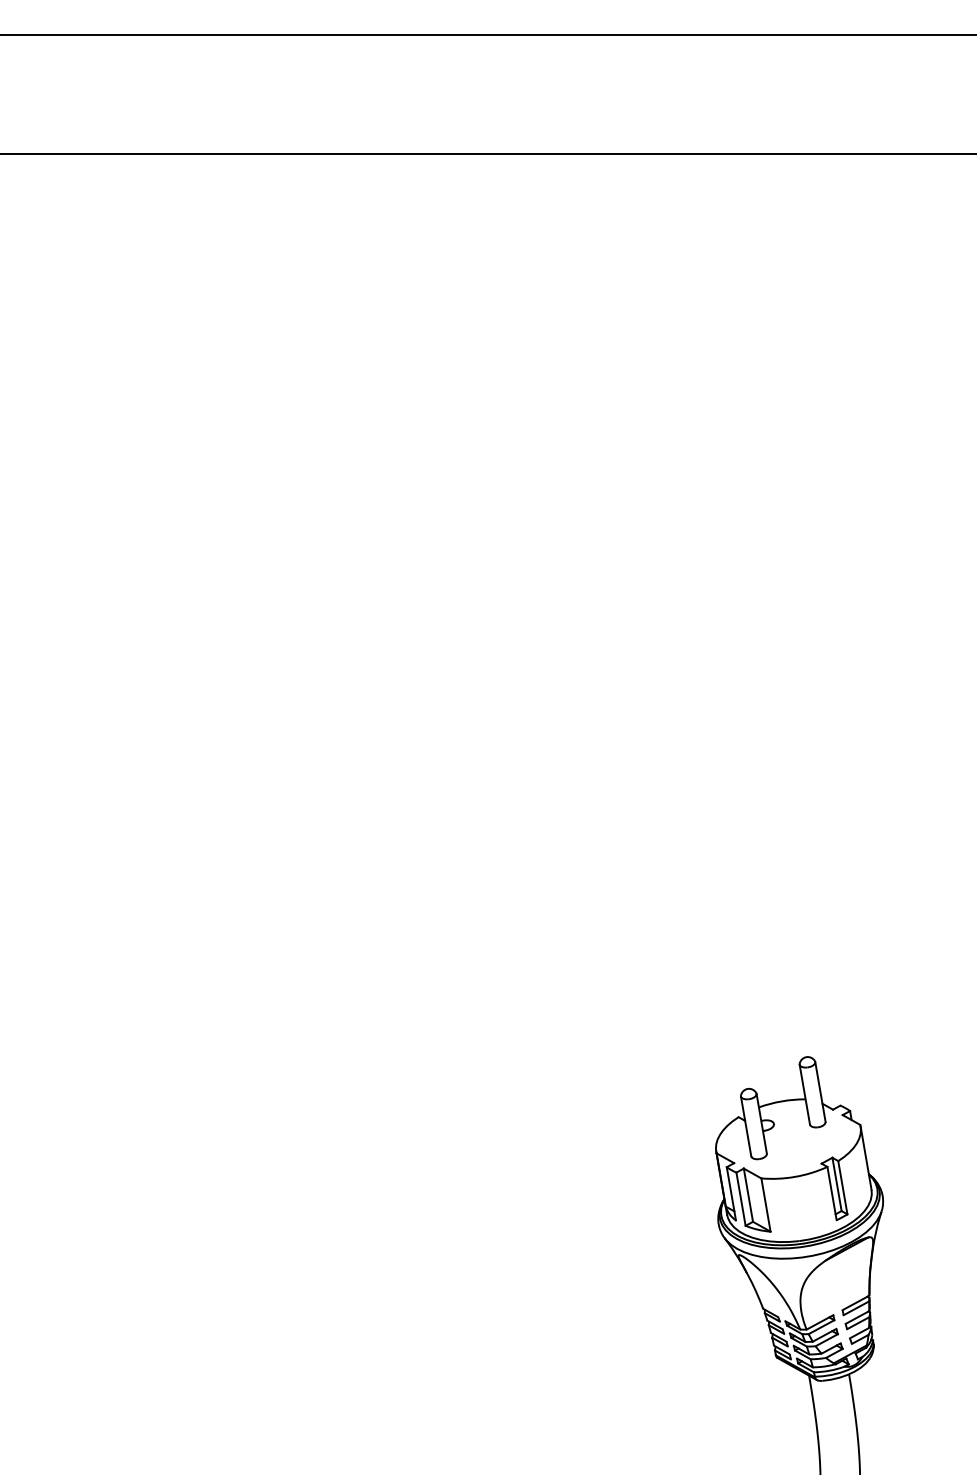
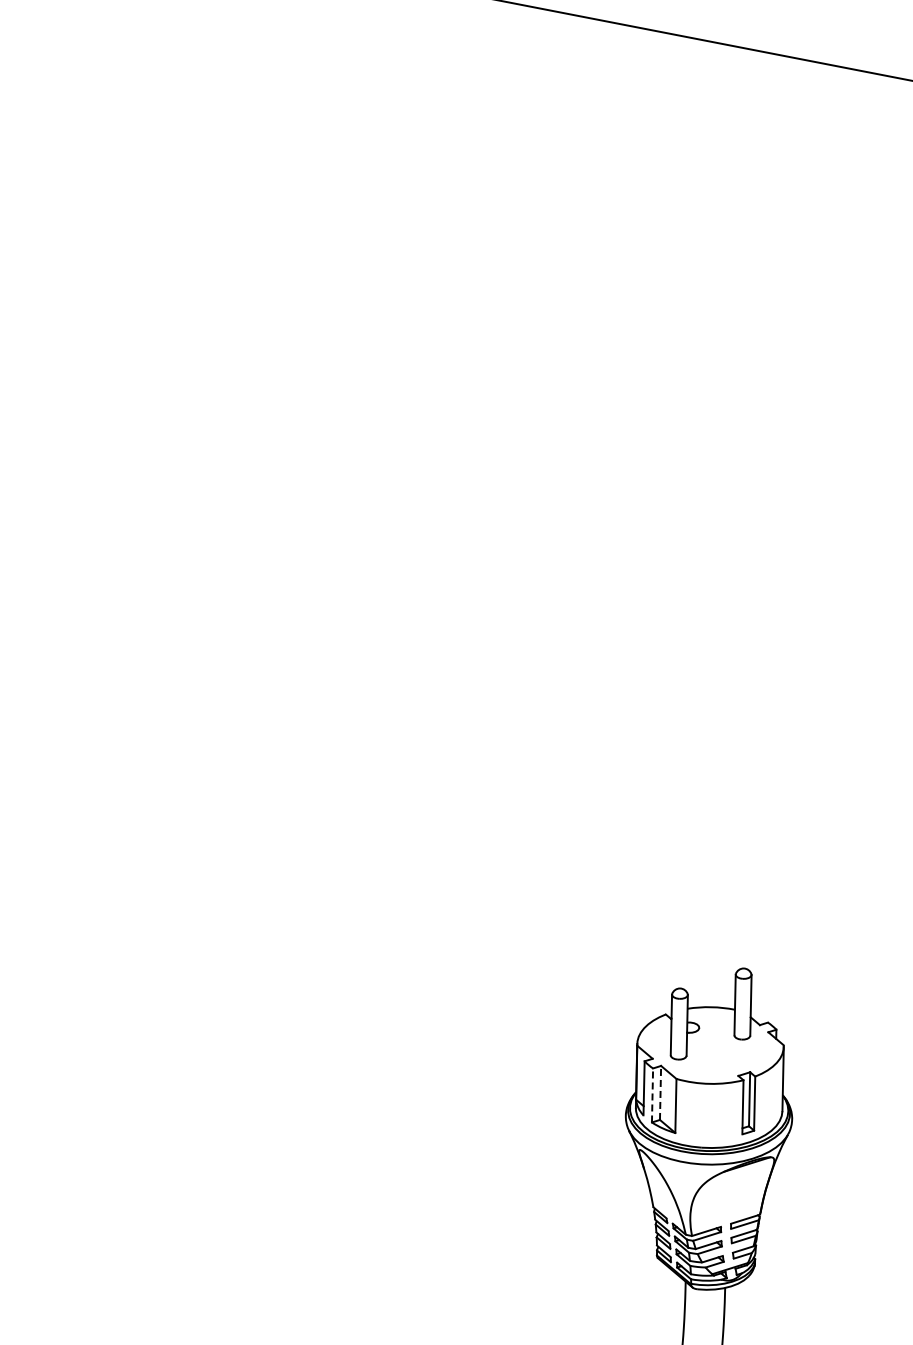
line: (748, 1194) -> (660, 1092), solid -> dashed
line: (740, 1198) -> (652, 1094), solid -> dashed

